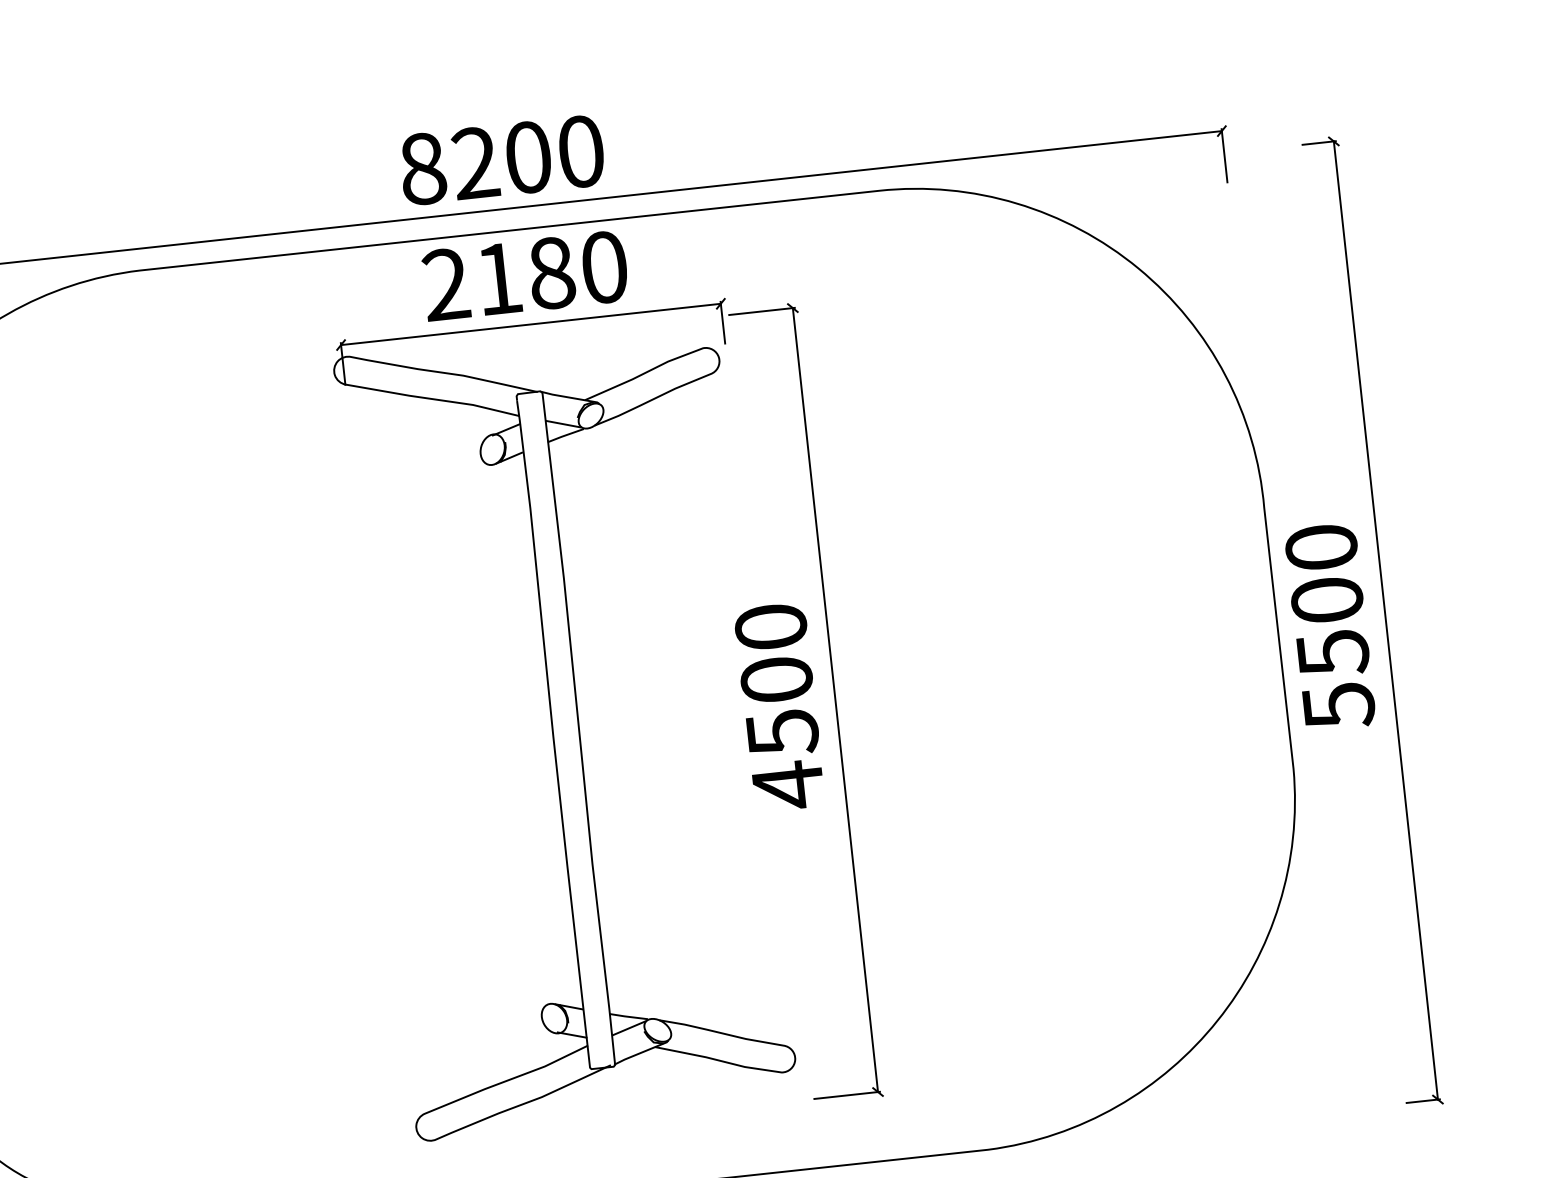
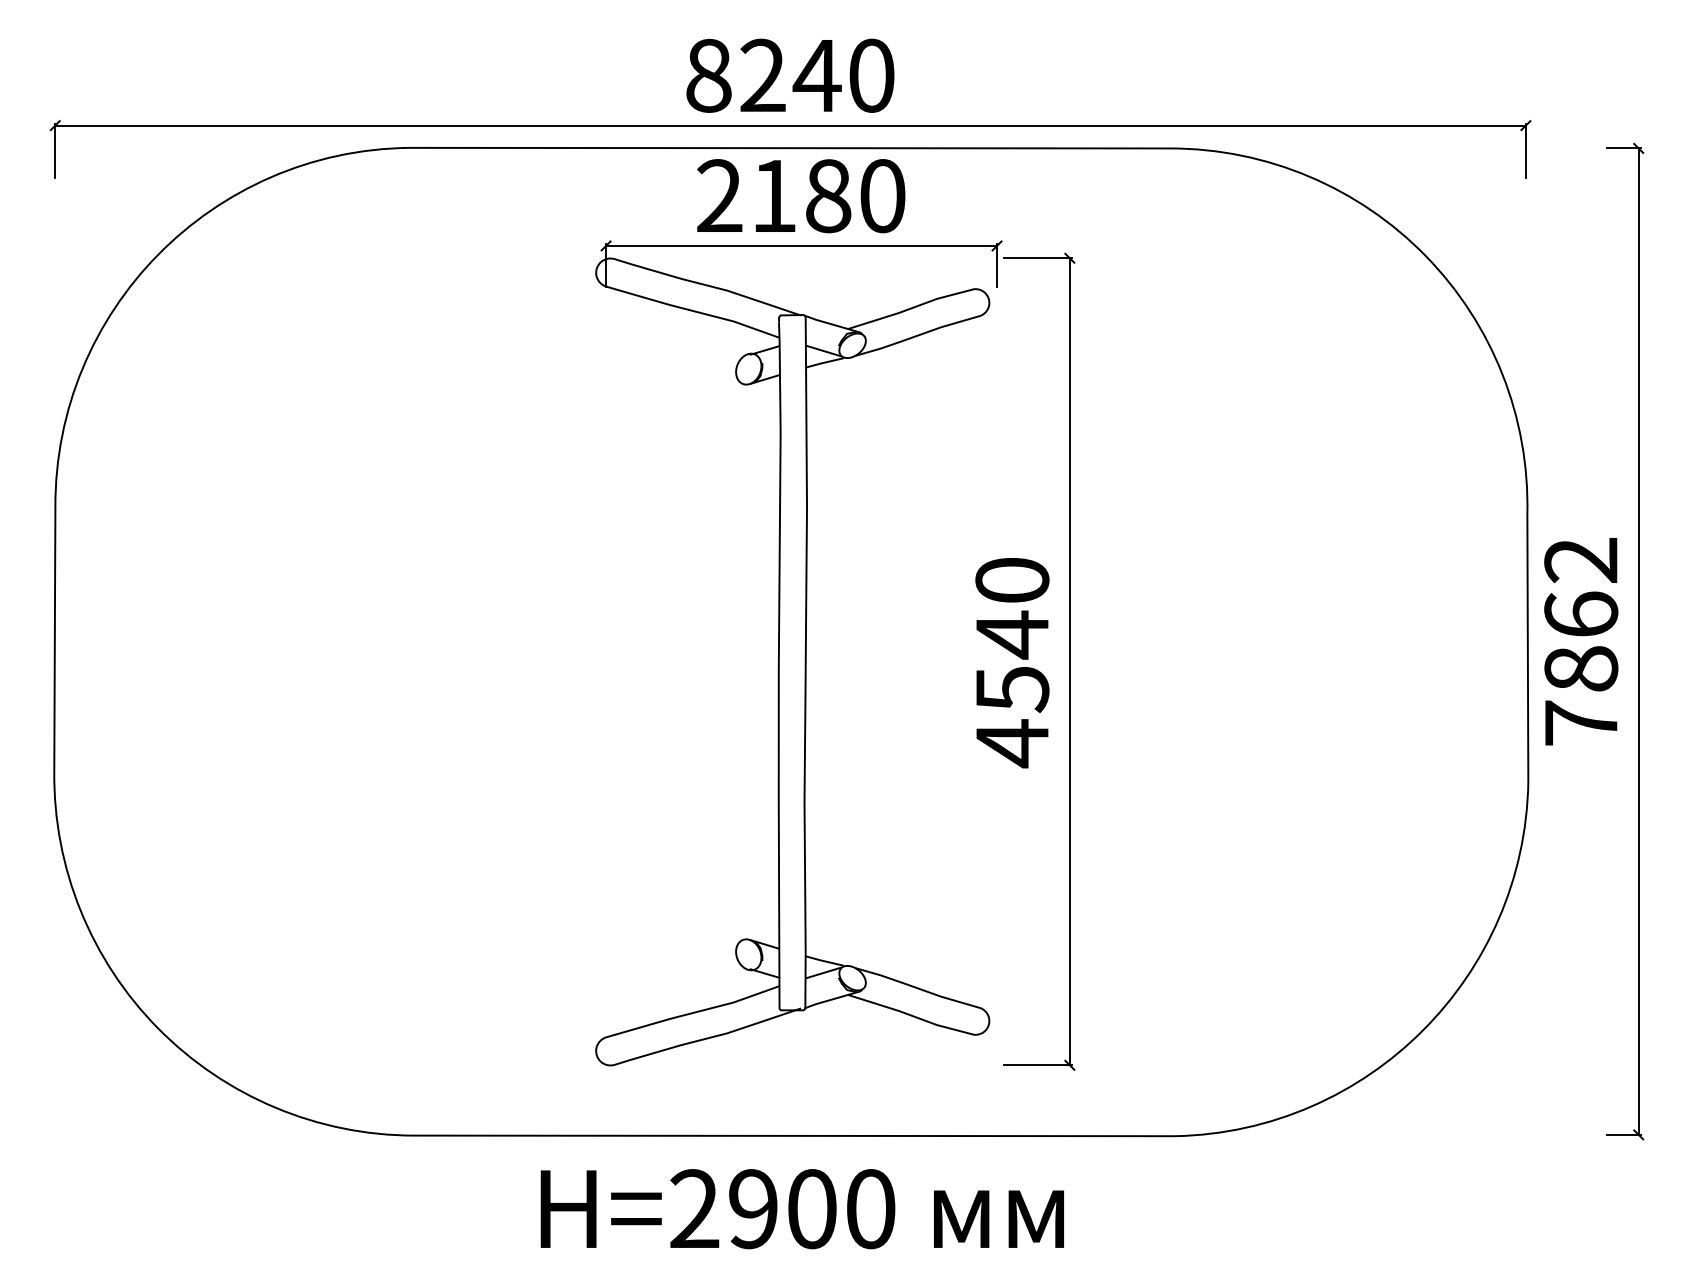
text: (527, 157) -> (816, 75), 8200 -> 8240
text: (1330, 627) -> (1581, 642), 5500 -> 7862
text: (776, 679) -> (1012, 634), 4500 -> 4540

